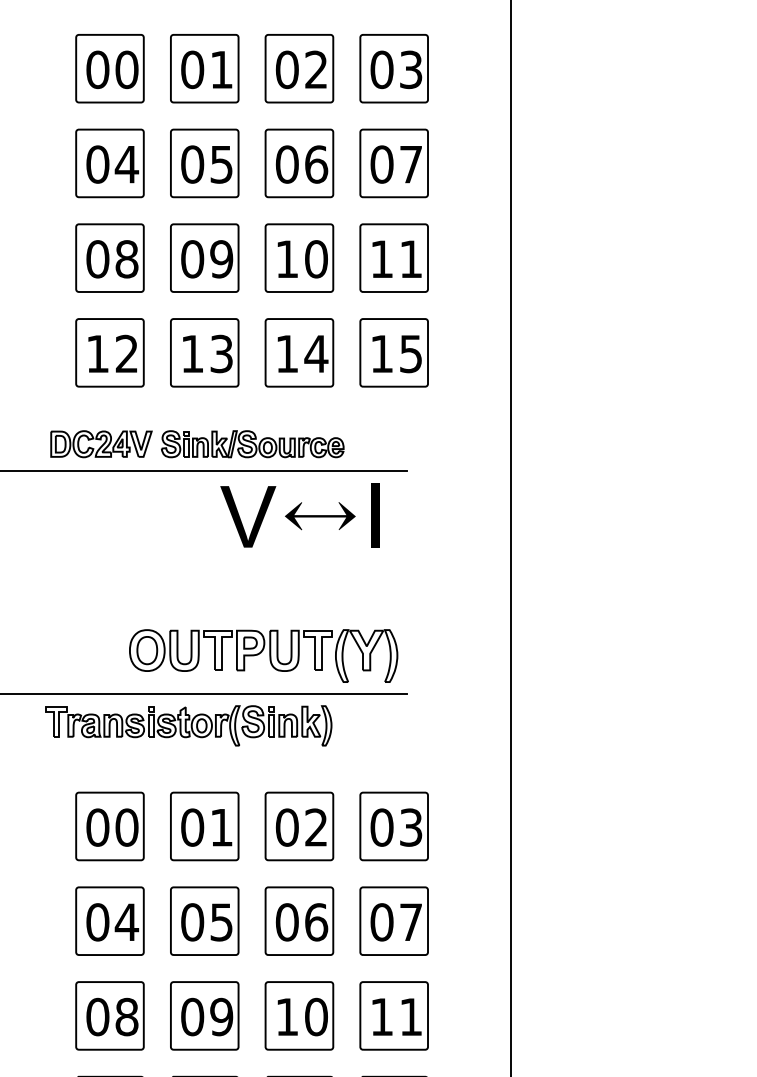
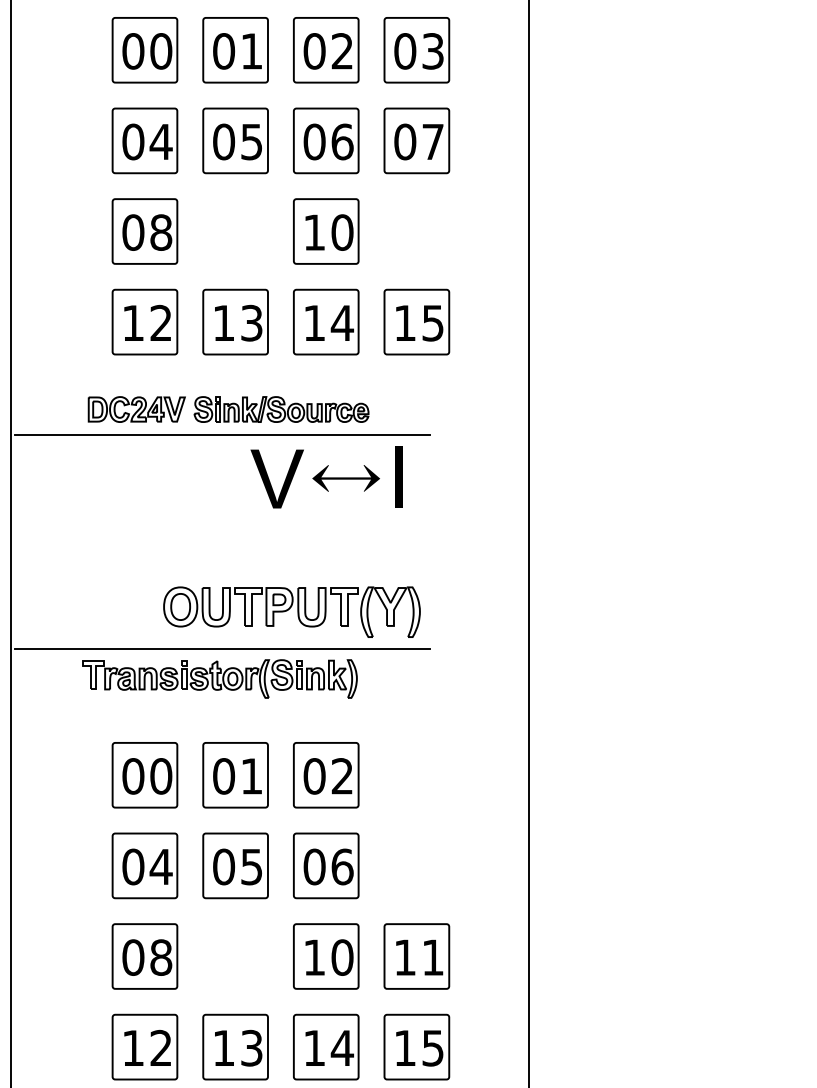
part: (204, 258) -> (235, 231), removed
part: (393, 258) -> (416, 231), removed
part: (393, 826) -> (416, 775), removed
part: (393, 920) -> (416, 865), removed
part: (204, 1015) -> (235, 956), removed

